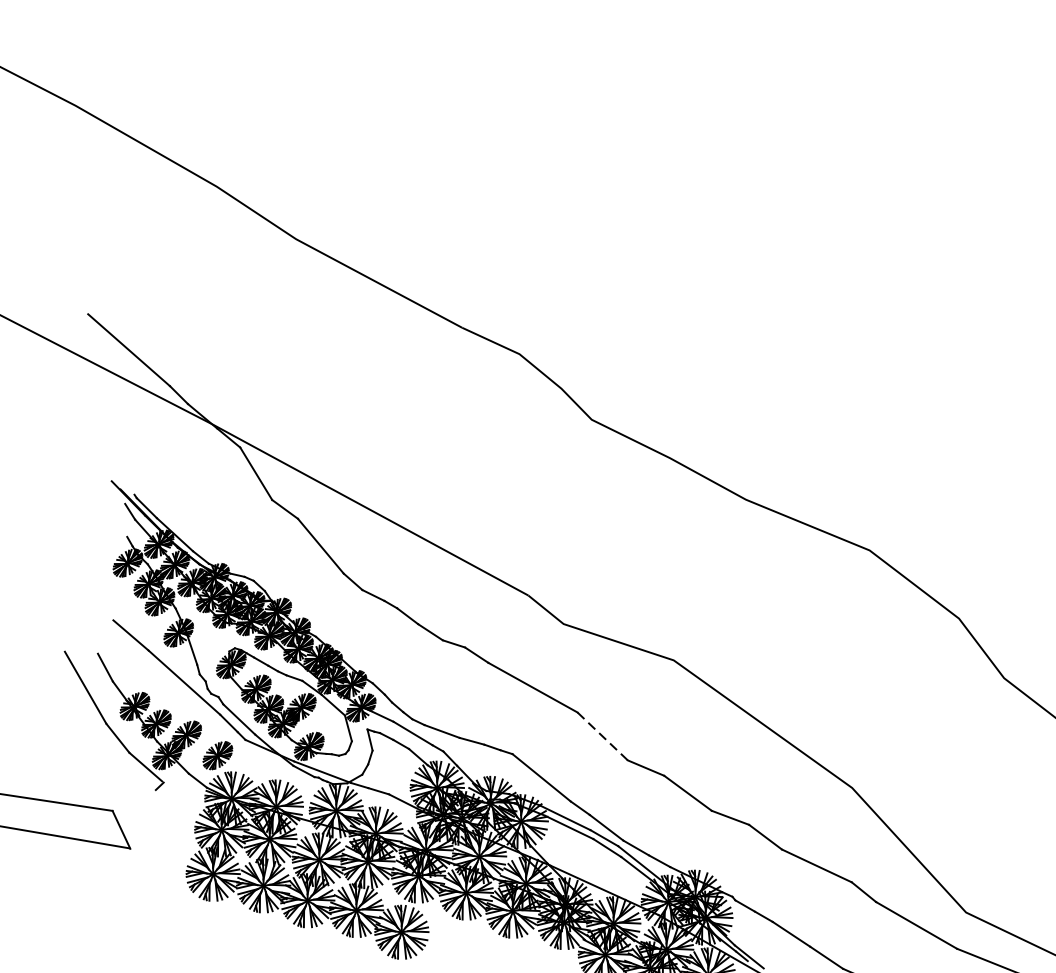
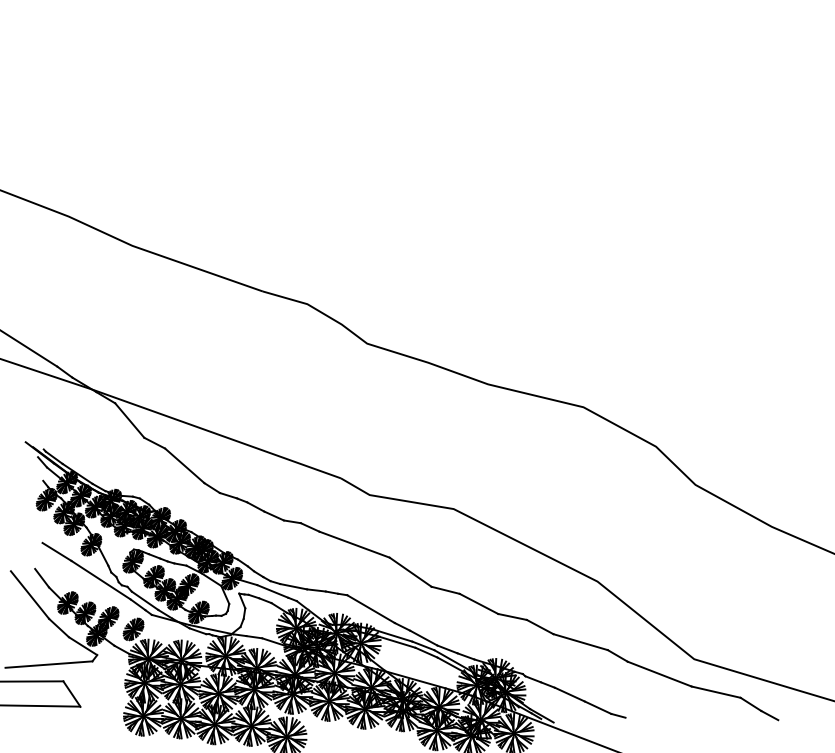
line: (602, 736) -> (410, 572), dashed -> solid
line: (96, 785) -> (48, 664), added

